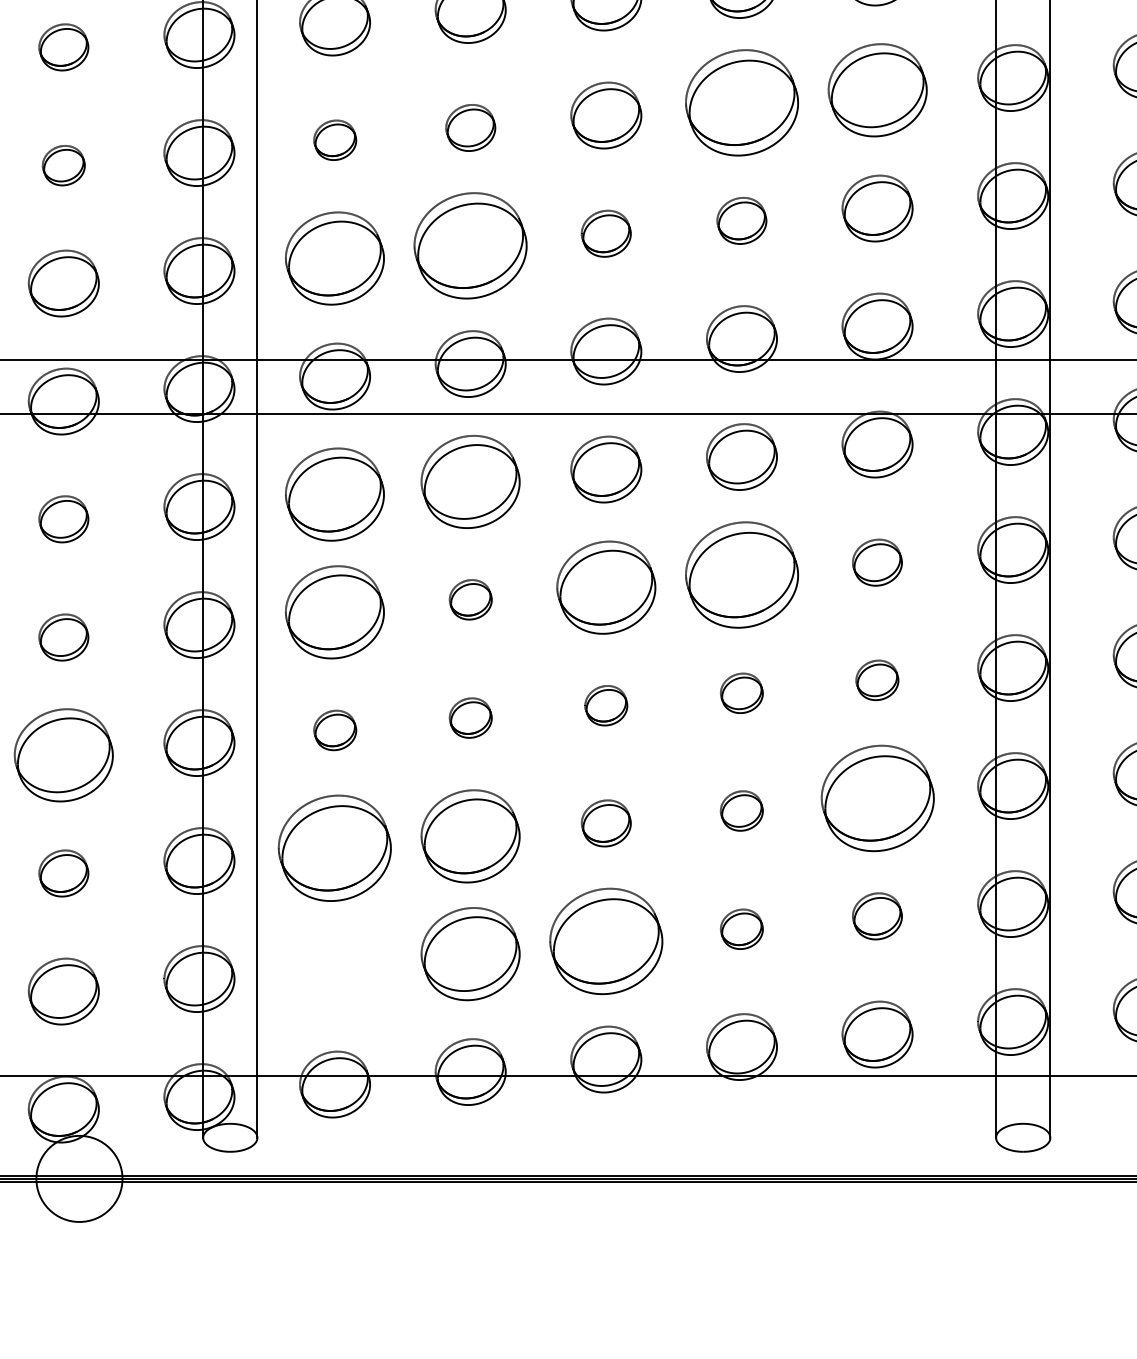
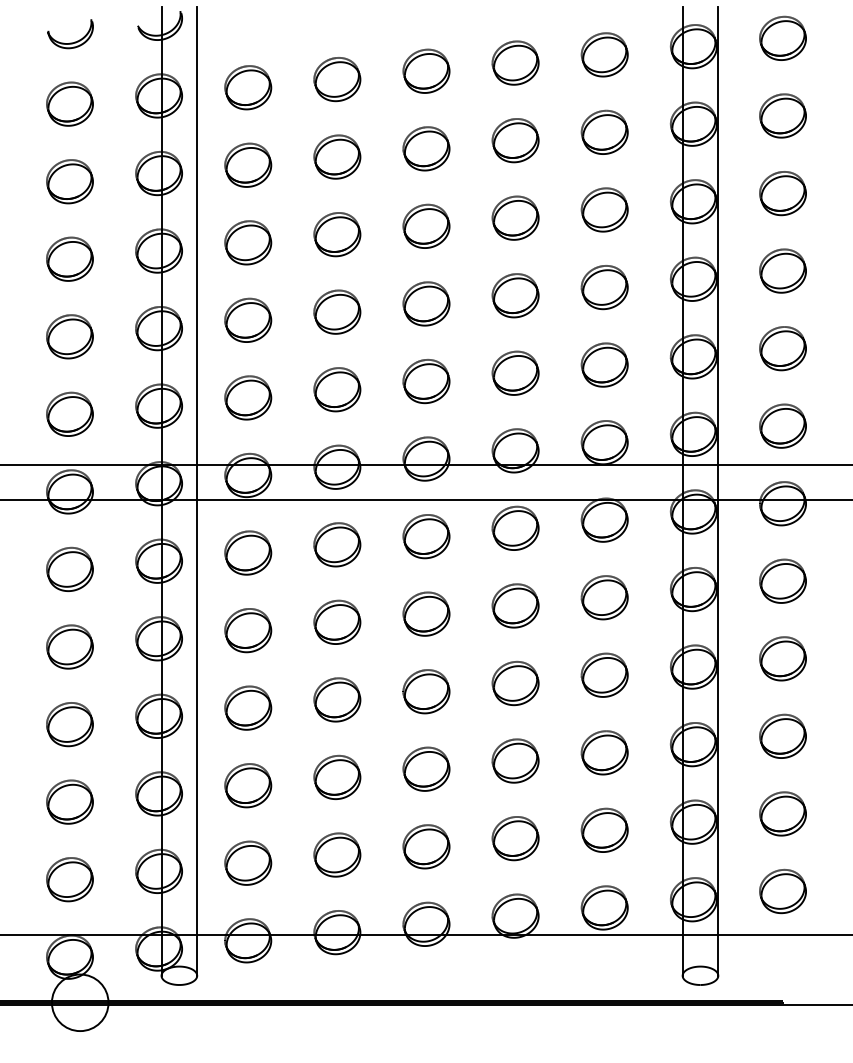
part: (63, 46) -> (69, 258), size x1.43
part: (877, 90) -> (604, 287), size x0.71
part: (741, 102) -> (515, 295), size x0.62
part: (470, 127) -> (337, 311), size x1.43
part: (335, 139) -> (248, 319), size x1.67
part: (63, 165) -> (69, 336), size x1.67
part: (741, 219) -> (515, 372), size x1.43
part: (606, 233) -> (426, 381), size x1.43
part: (470, 245) -> (337, 389), size x0.62
part: (335, 257) -> (248, 397), size x0.71
part: (470, 481) -> (337, 544), size x0.71
part: (335, 493) -> (248, 552), size x0.71
part: (63, 518) -> (69, 568), size x1.43
part: (877, 562) -> (604, 597), size x1.43
part: (741, 574) -> (515, 605), size x0.62
part: (606, 586) -> (426, 613), size x0.71
part: (470, 598) -> (337, 621), size x1.67
part: (335, 612) -> (248, 630), size x0.71
part: (63, 636) -> (69, 646), size x1.43
part: (877, 679) -> (604, 674), size x1.67
part: (741, 693) -> (515, 683), size x1.67
part: (606, 705) -> (426, 691), size x1.67
part: (470, 717) -> (337, 699), size x1.67
part: (335, 729) -> (248, 707), size x1.67
part: (63, 755) -> (69, 724), size x0.71
part: (877, 798) -> (604, 752), size x0.62
part: (741, 810) -> (515, 760), size x1.67
part: (606, 822) -> (426, 768), size x1.43
part: (470, 834) -> (337, 776), size x0.71
part: (335, 848) -> (248, 785), size x0.62
part: (63, 872) -> (69, 801), size x1.43
part: (877, 915) -> (604, 829), size x1.43
part: (741, 928) -> (515, 838), size x1.67
part: (606, 941) -> (426, 846), size x0.62
part: (470, 953) -> (337, 854), size x0.71
part: (335, 965) -> (248, 862), added

